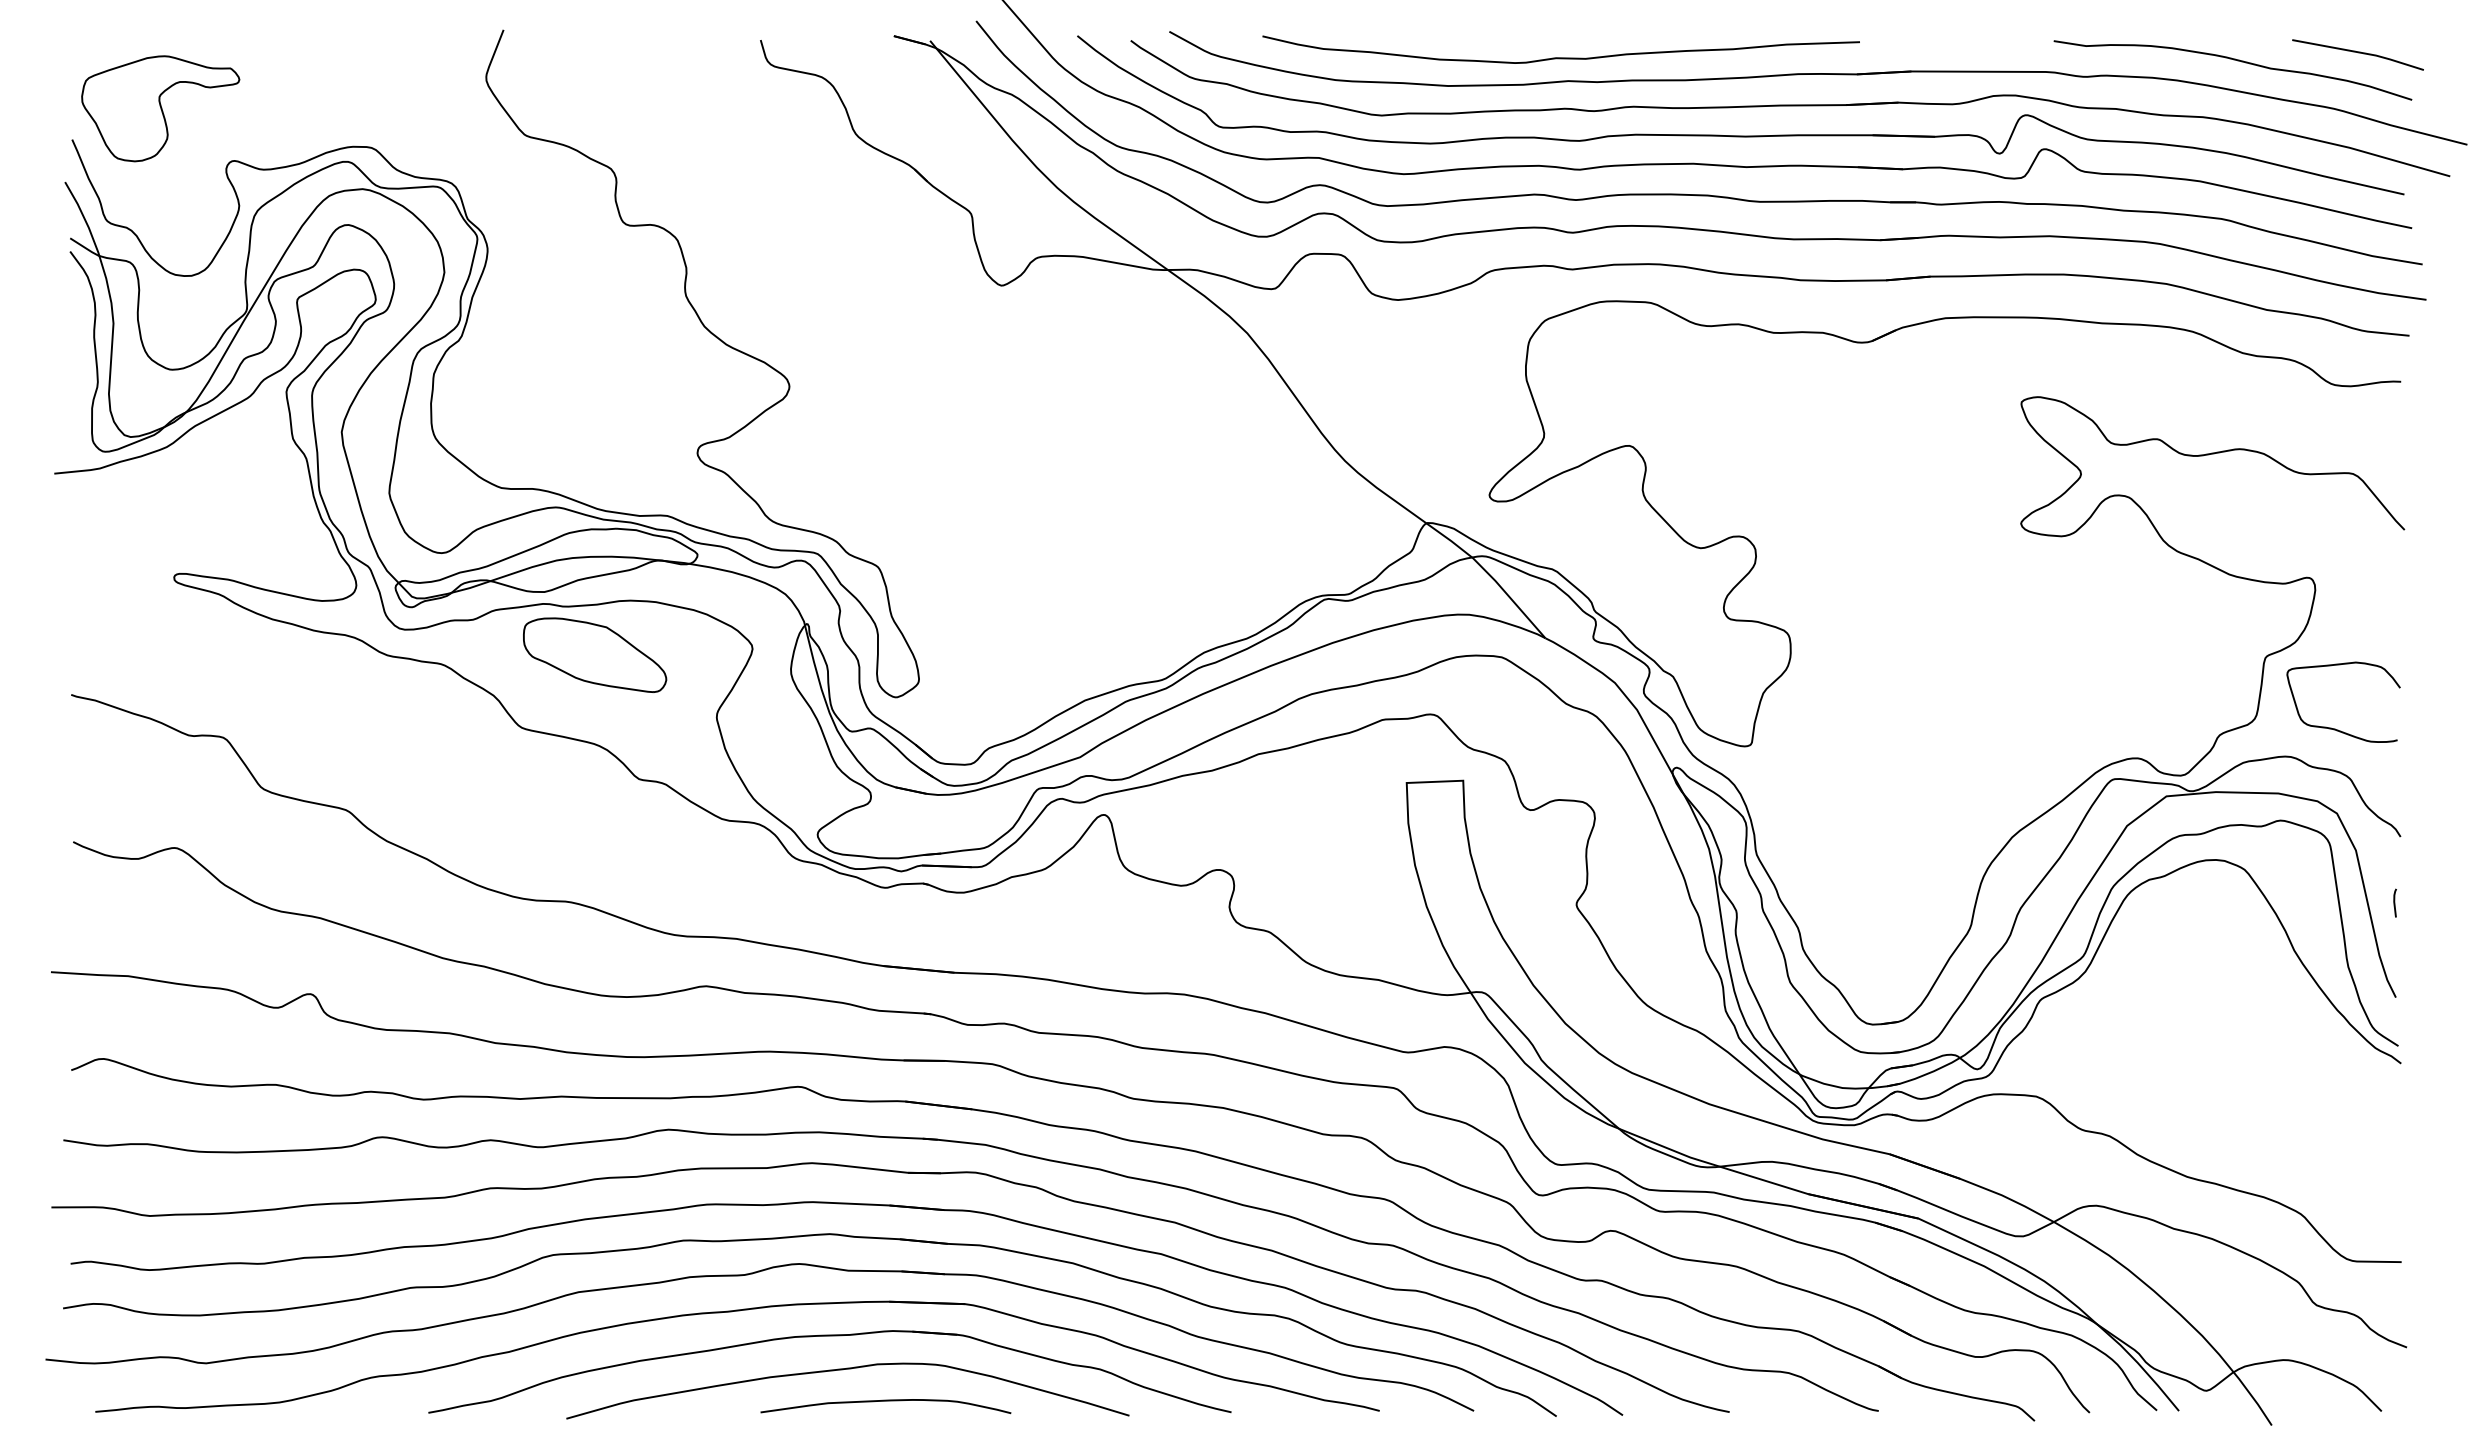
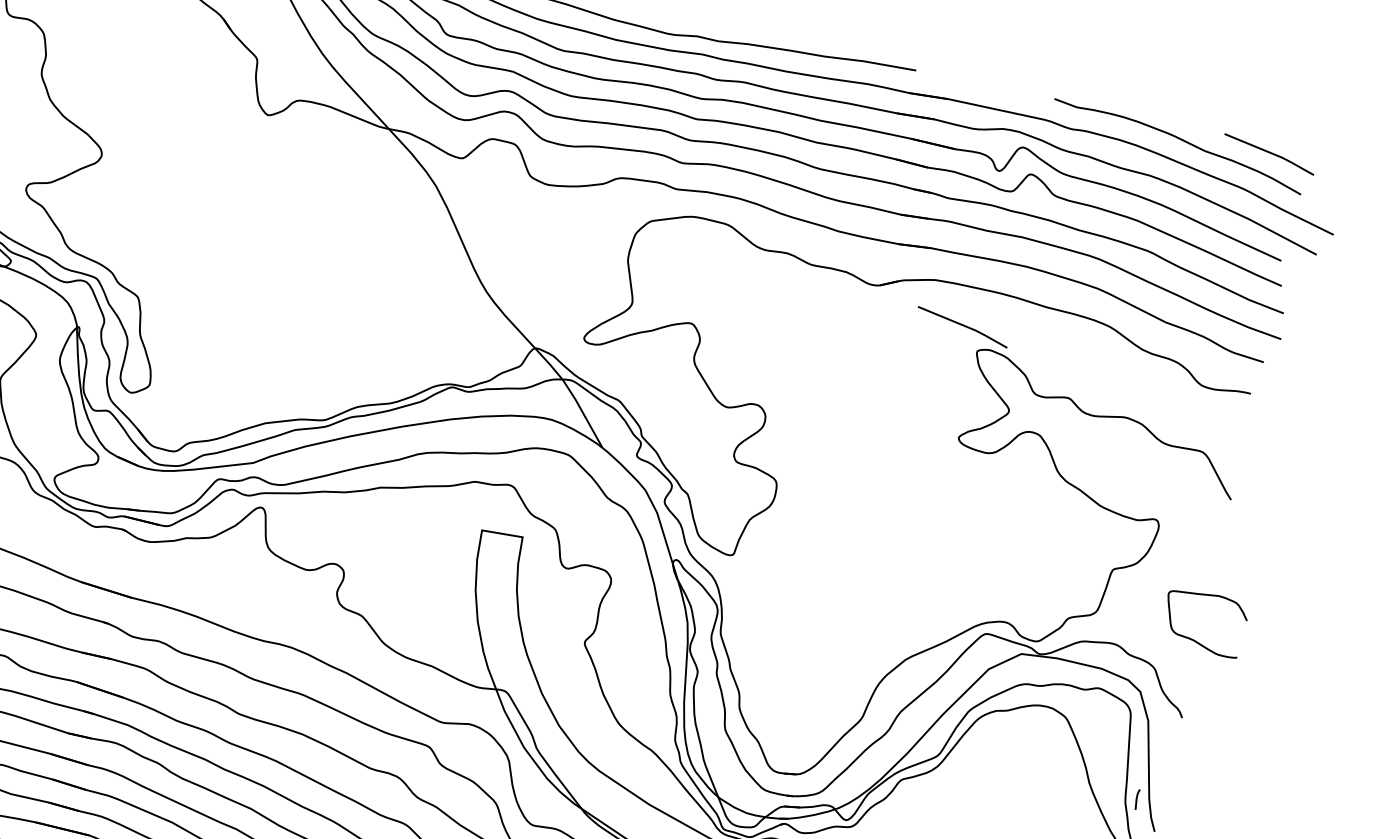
line: (1995, 372) -> (963, 326), added
curve: (2335, 728) -> (1194, 640), moved
line: (2394, 902) -> (1136, 798), moved

